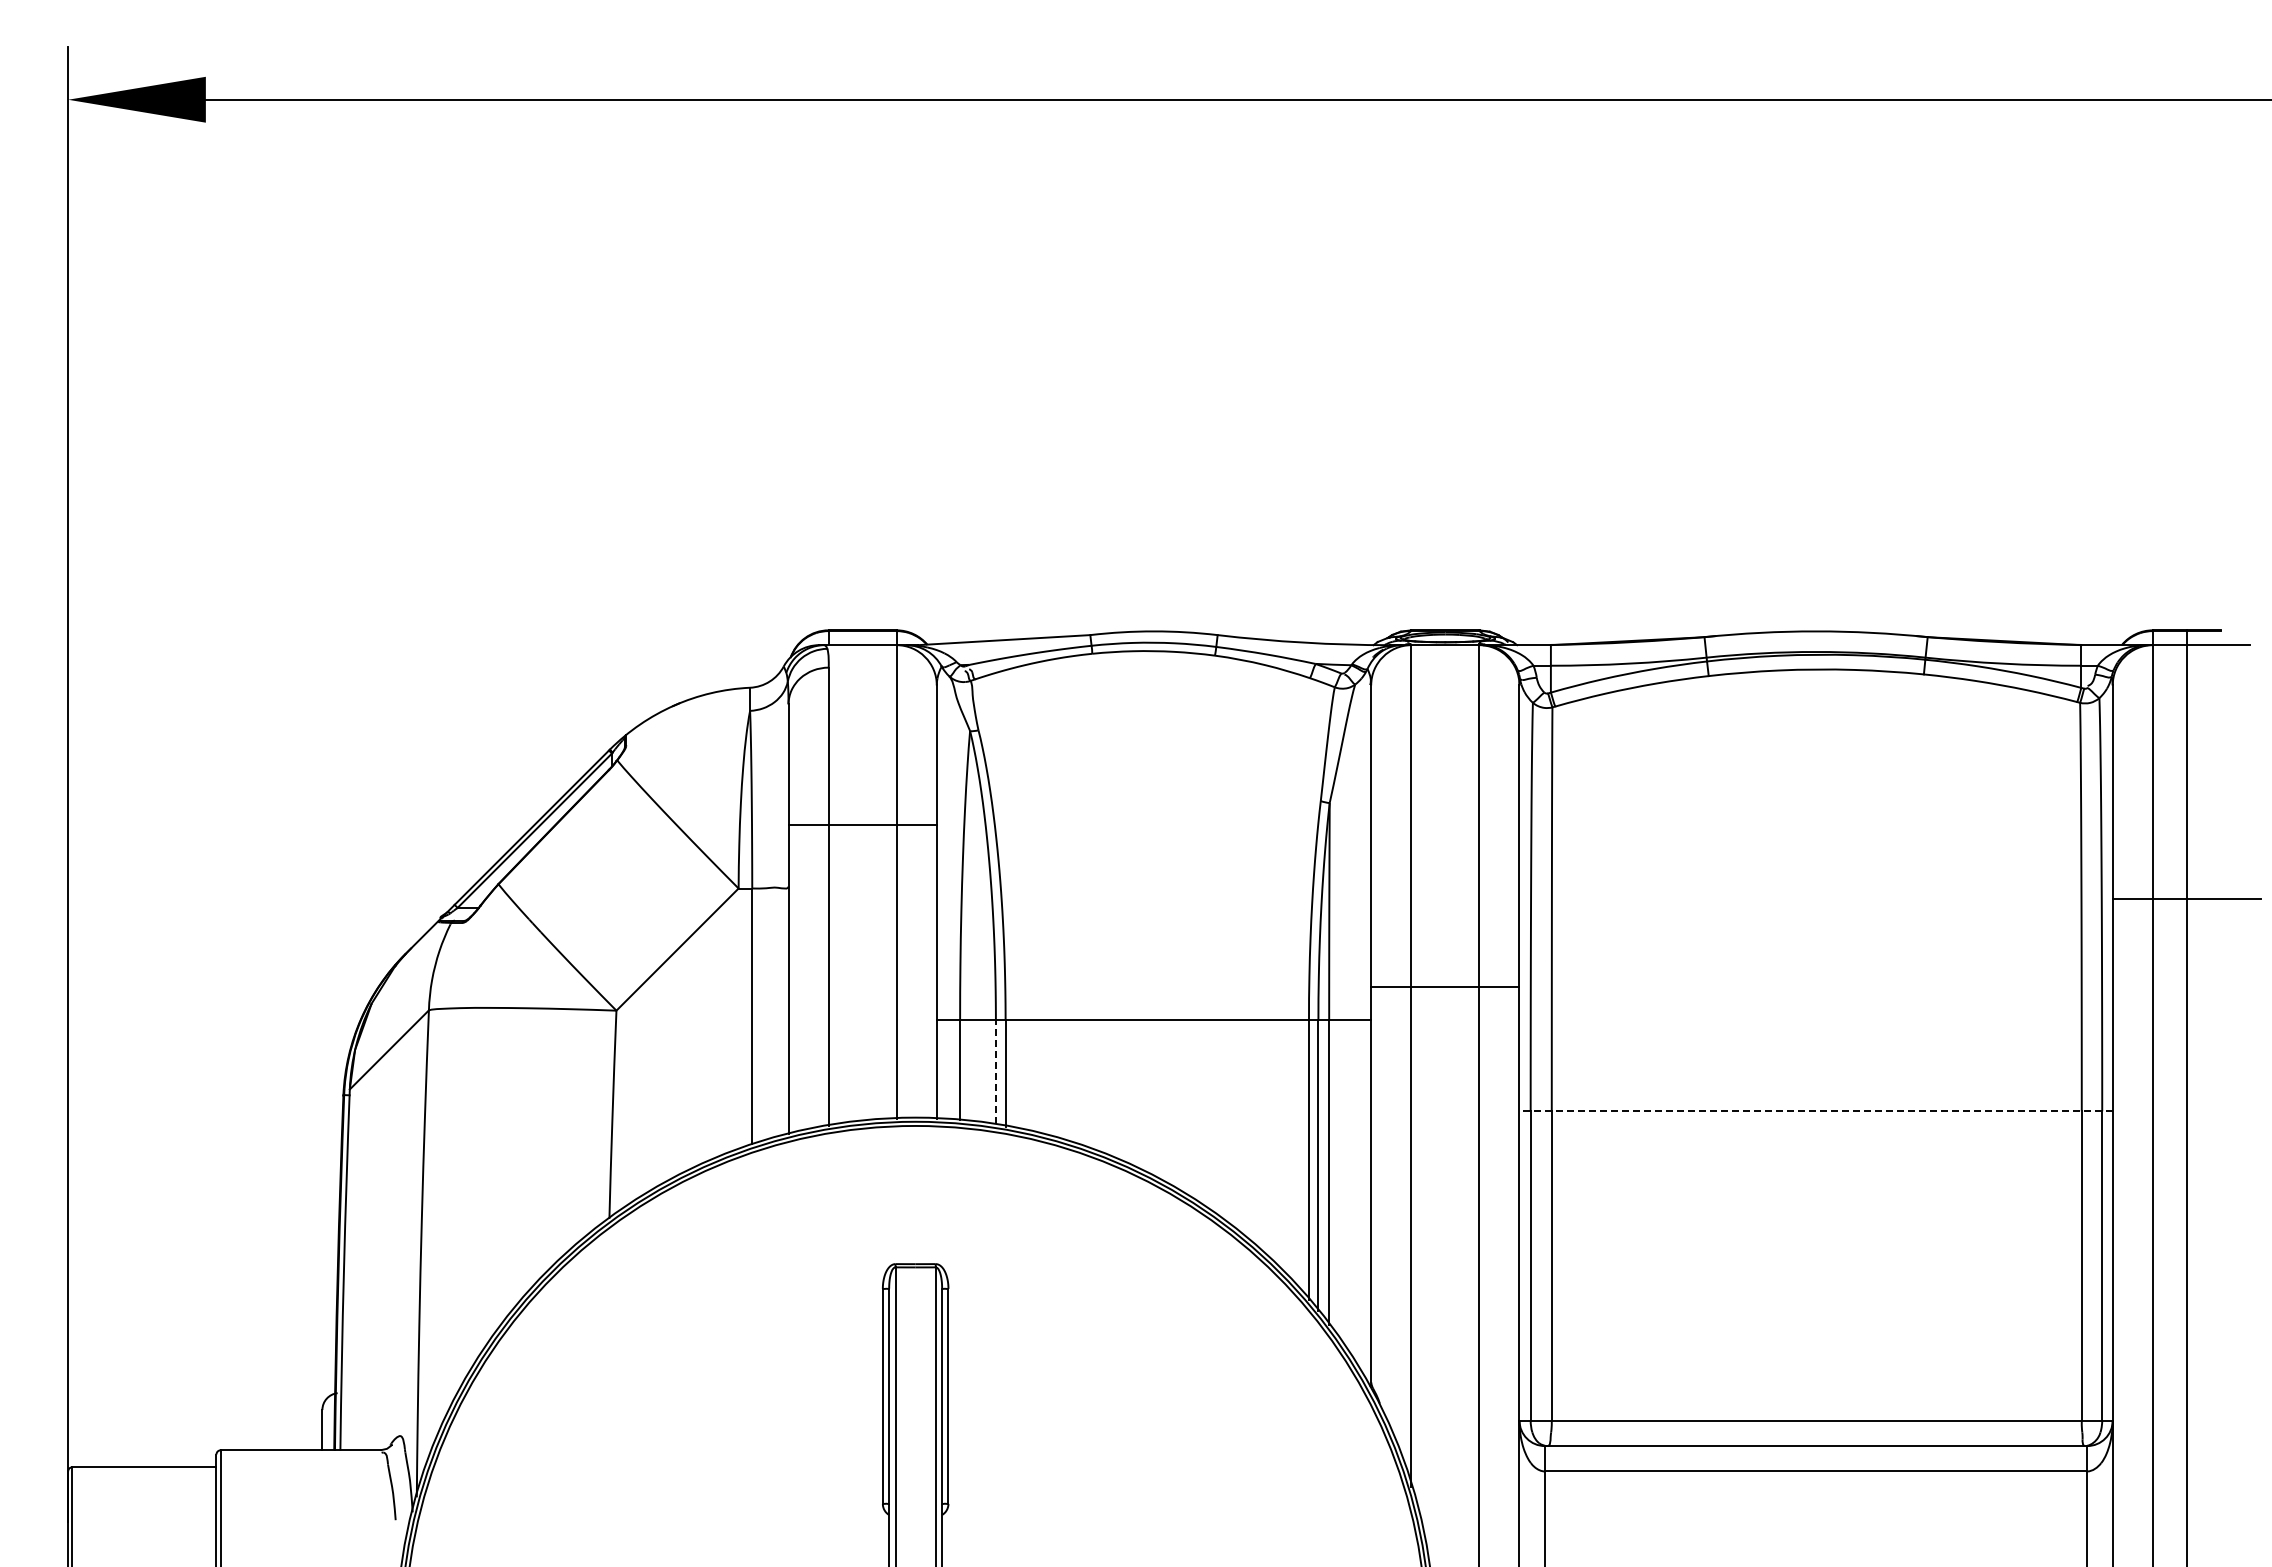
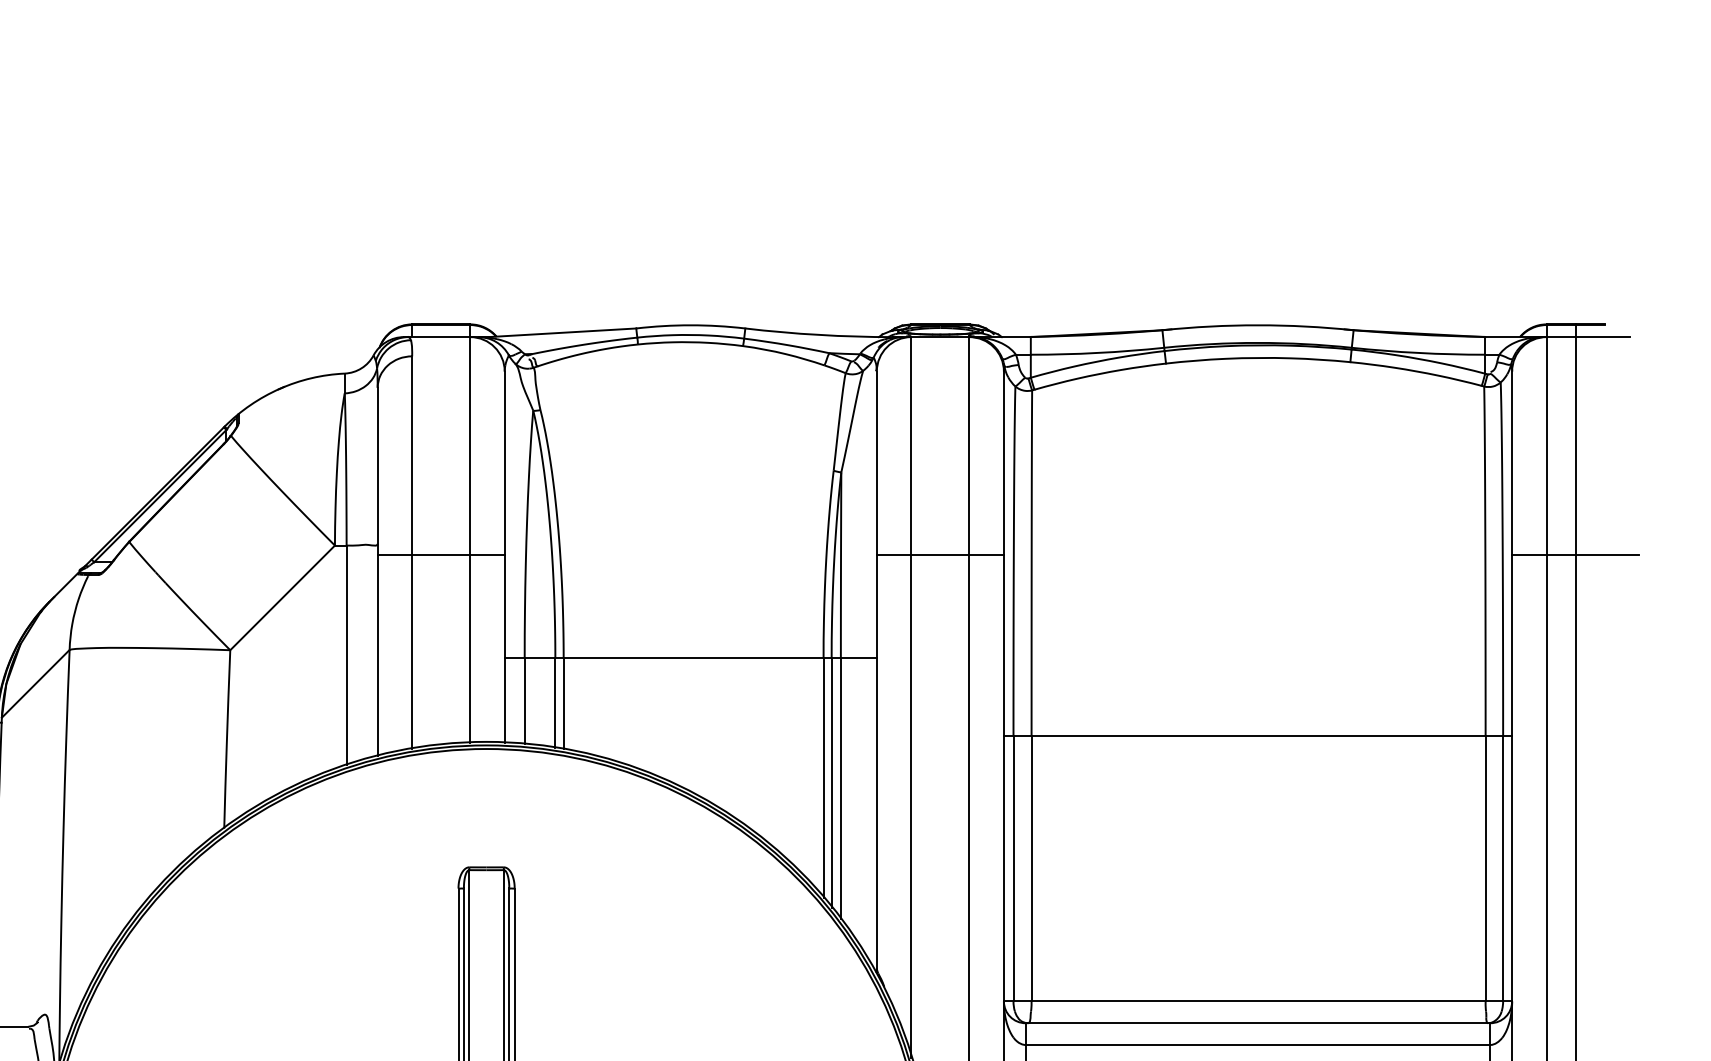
line: (862, 825) -> (441, 554), moved
line: (1445, 987) -> (940, 554), moved
line: (995, 1071) -> (555, 702), dashed -> solid
line: (1816, 1111) -> (1258, 736), dashed -> solid

